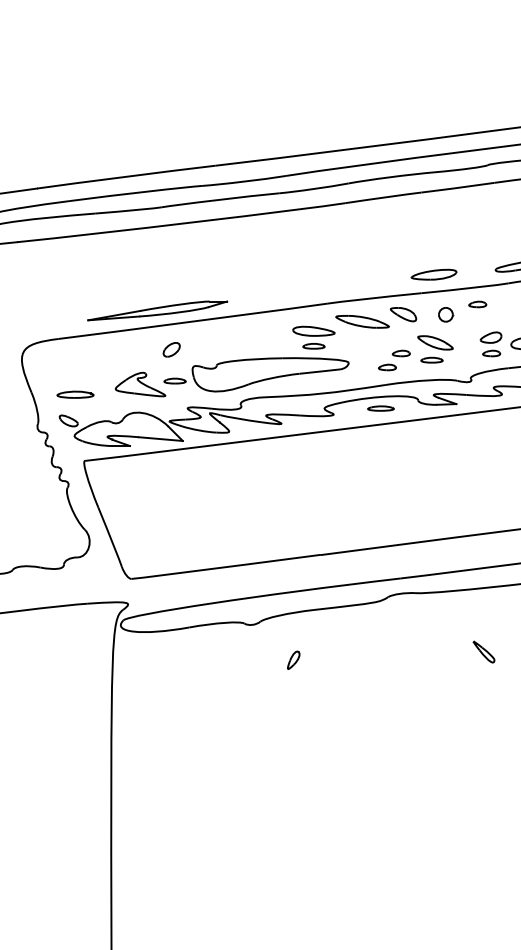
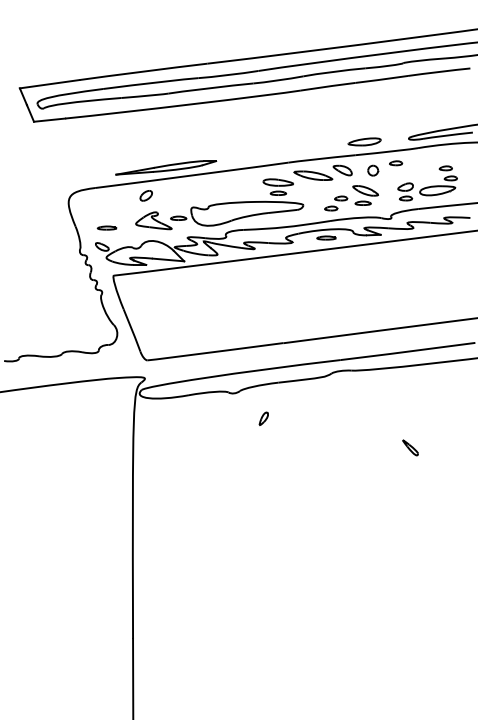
part: (170, 349) -> (145, 195), moved
part: (74, 393) -> (106, 227), size x0.71
part: (483, 651) -> (410, 447), moved

